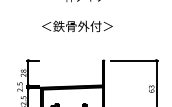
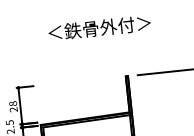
text: (77, 26) -> (99, 28), moved

